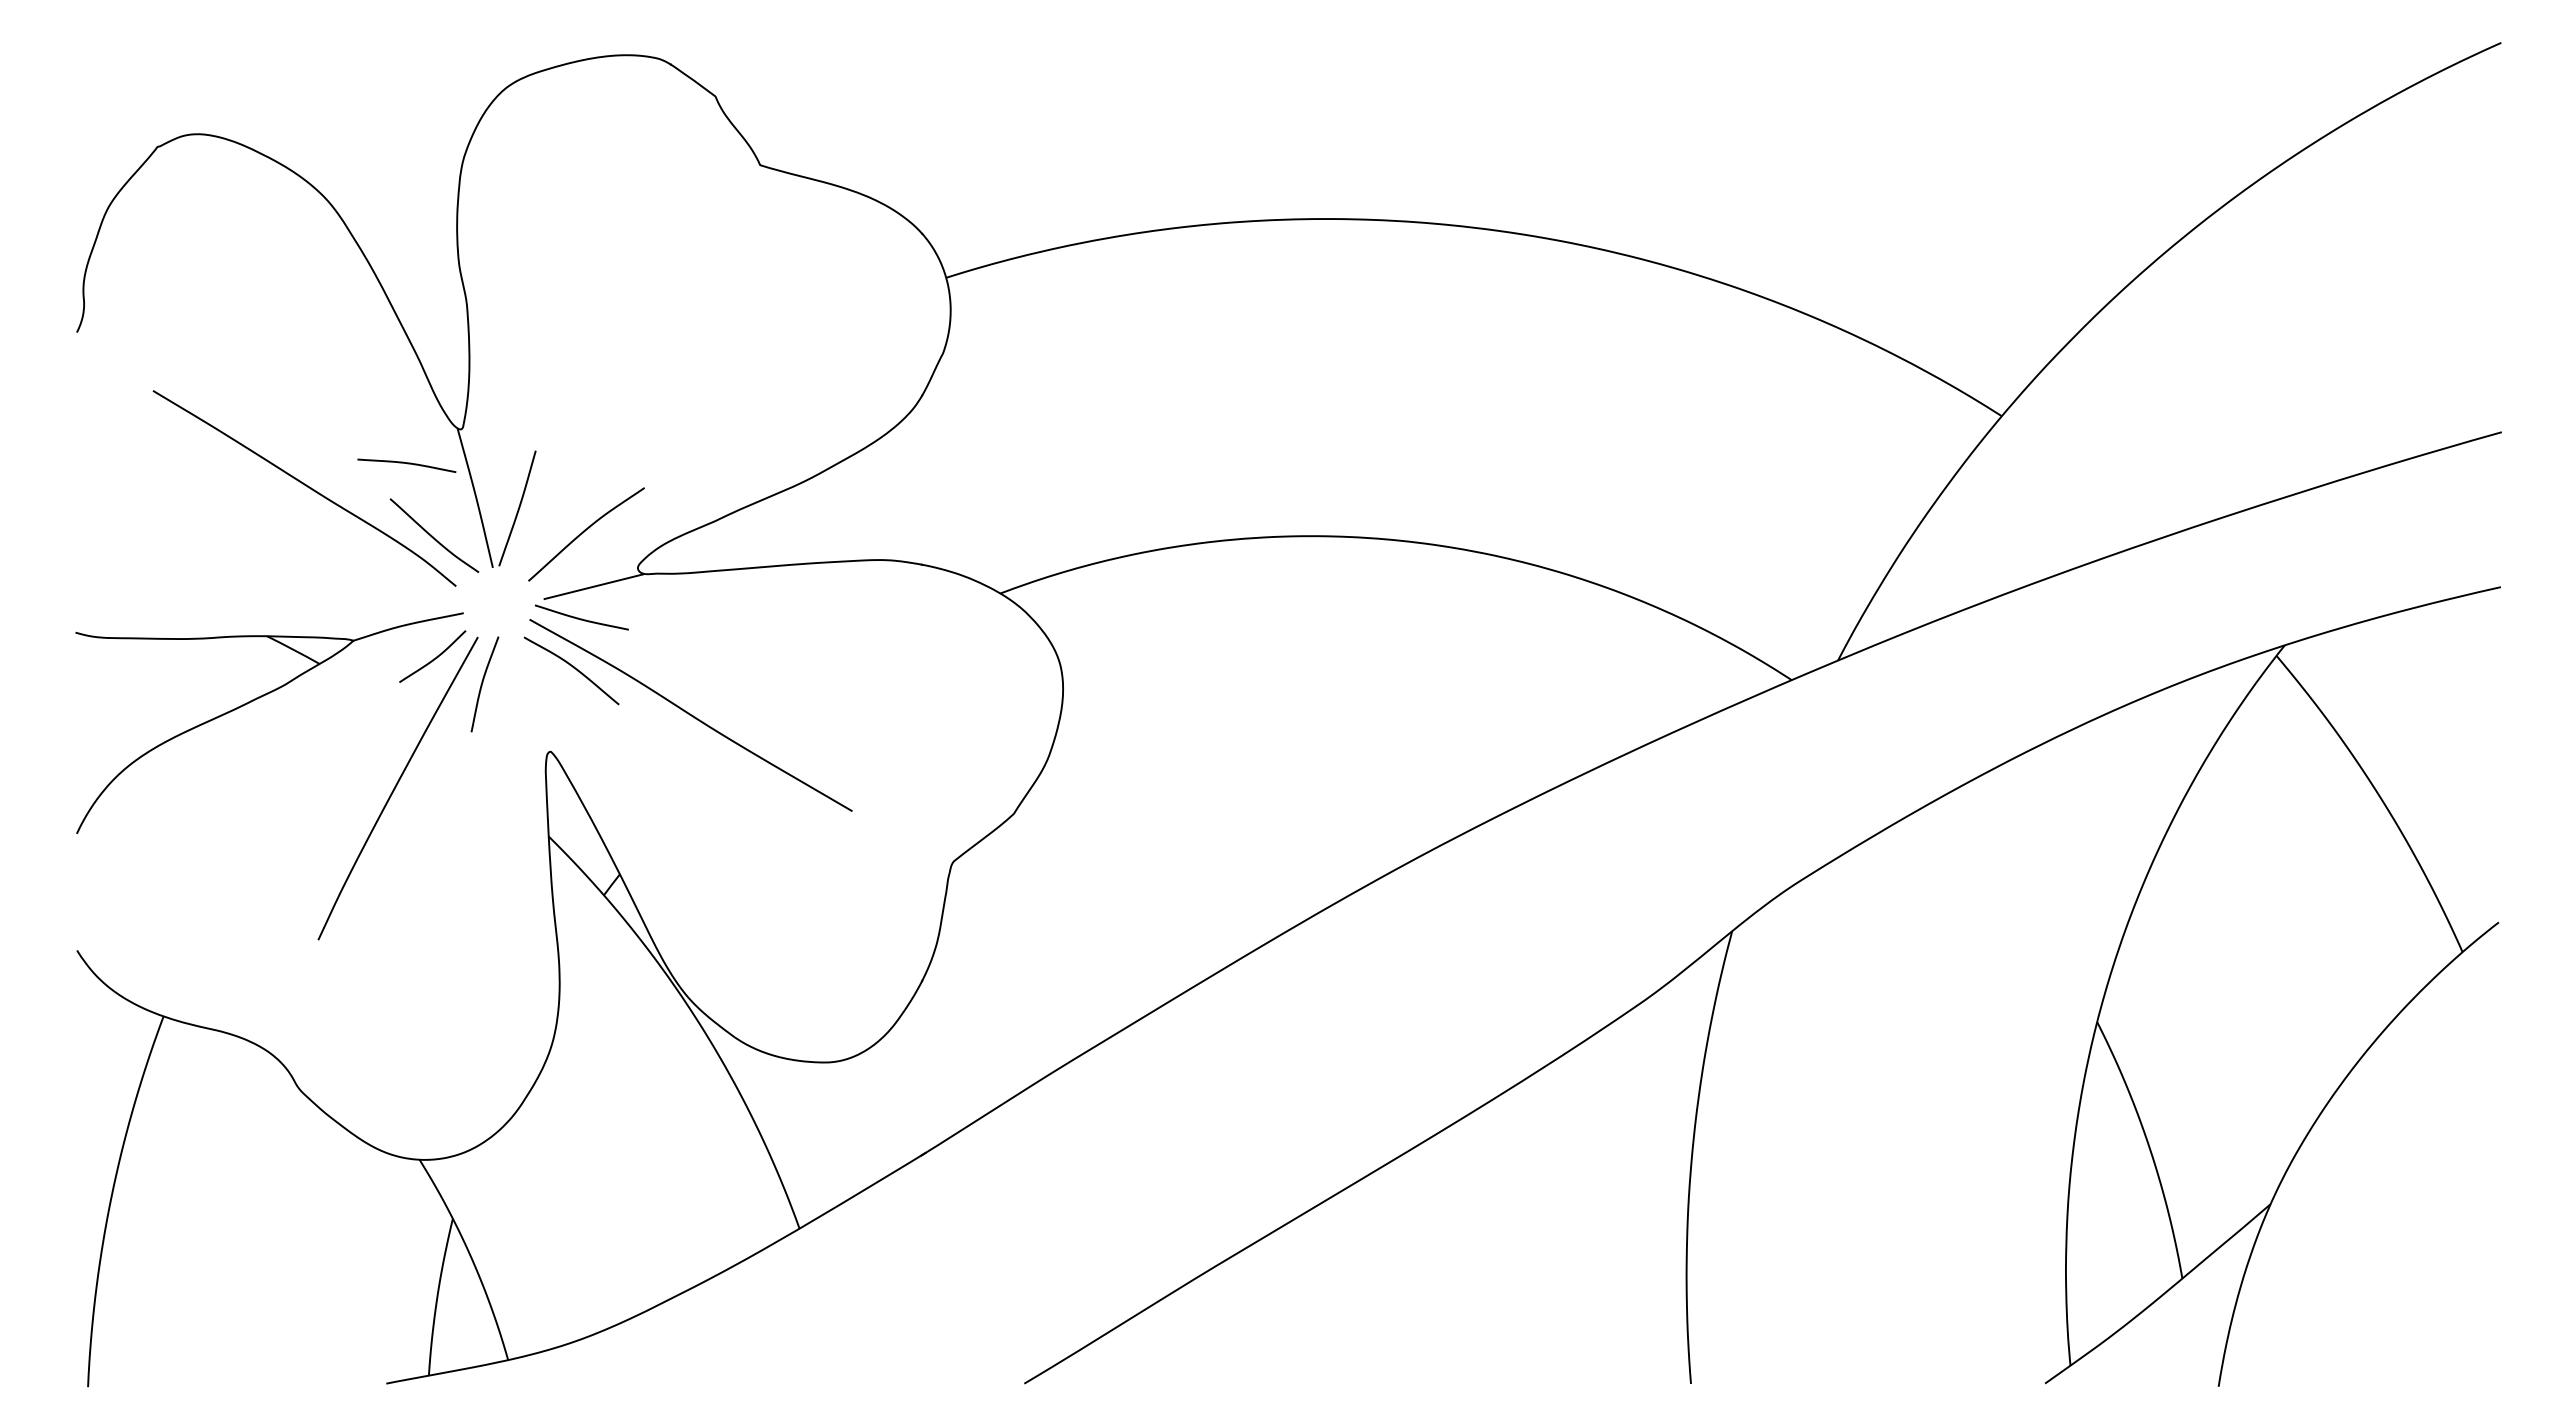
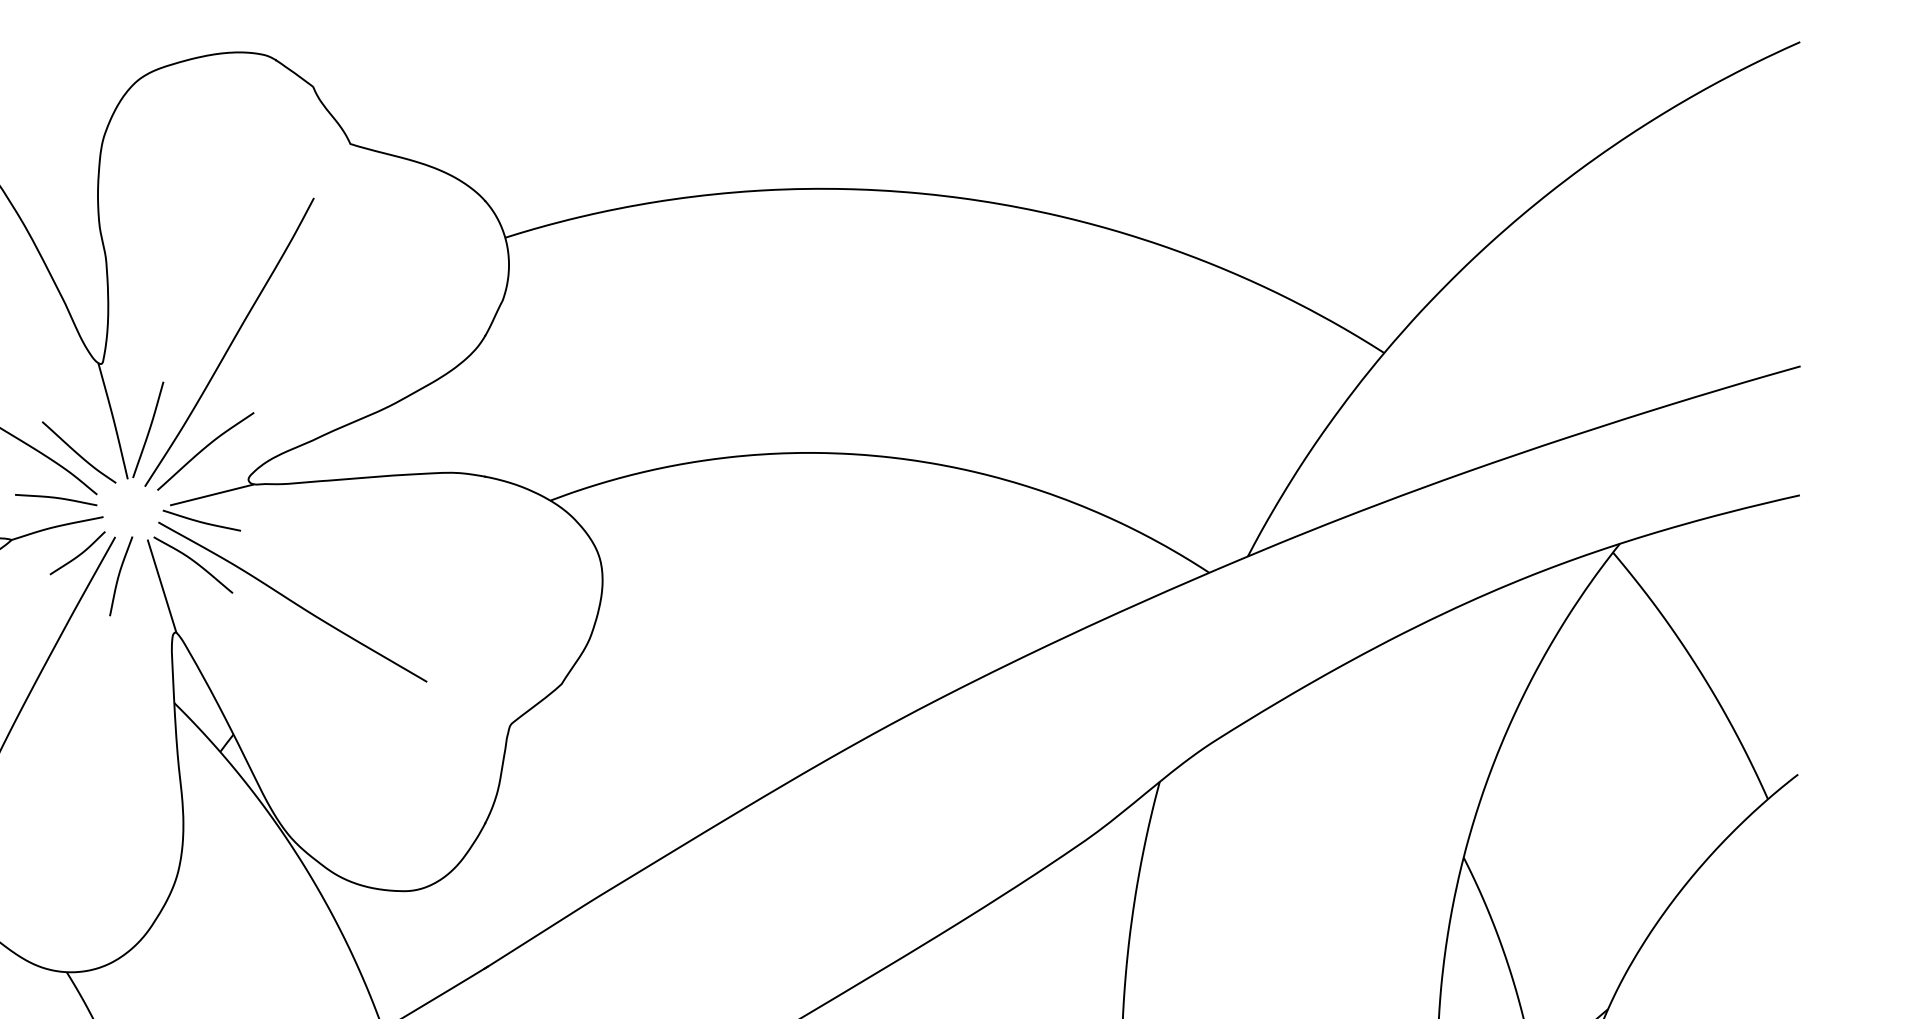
curve: (617, 402) -> (231, 341), added
curve: (407, 464) -> (56, 498), moved
line: (534, 696) -> (162, 586), added

